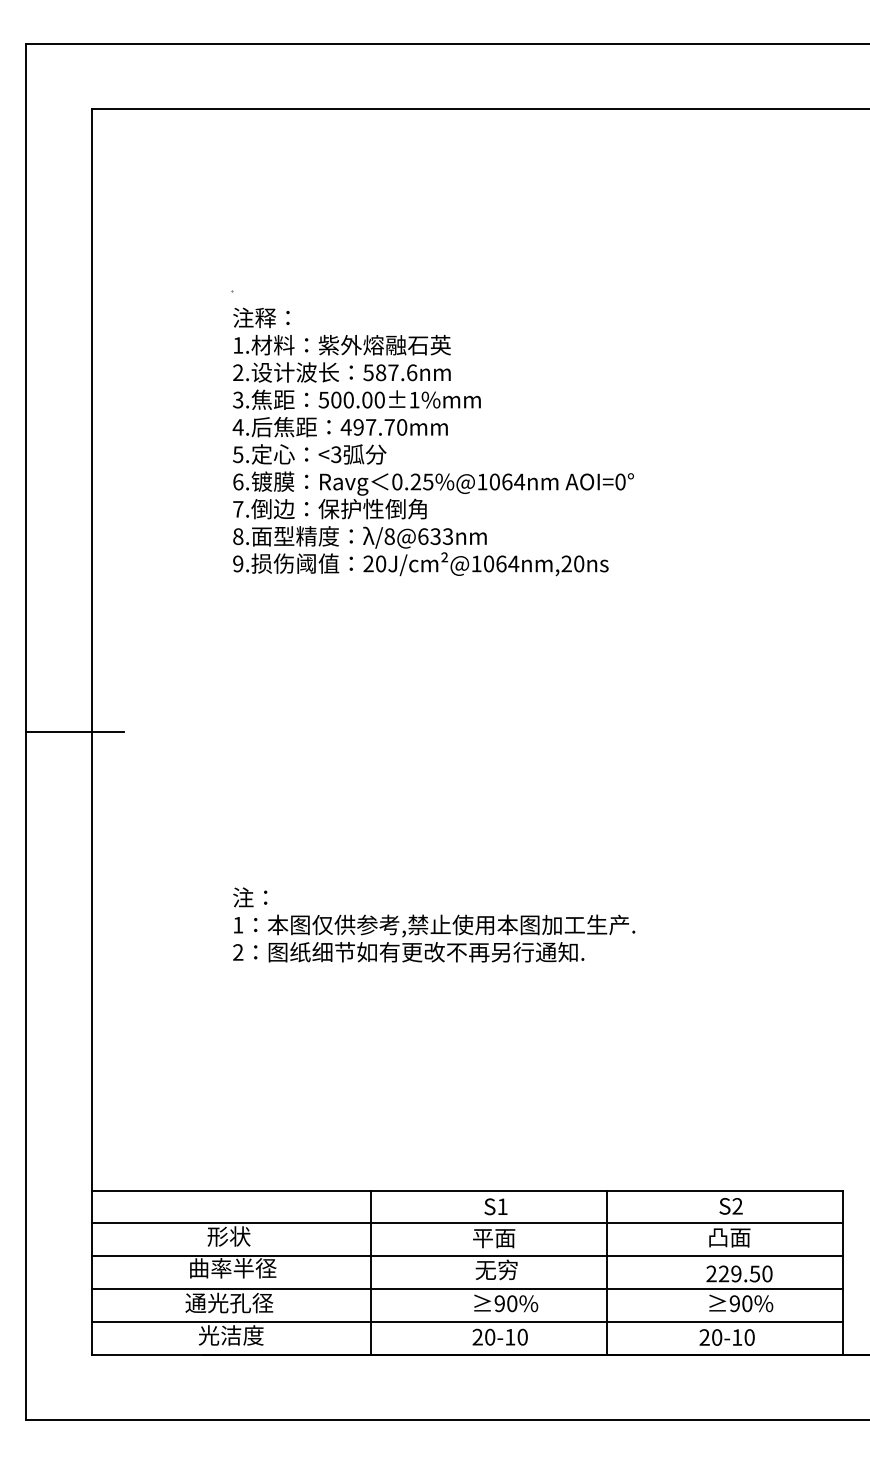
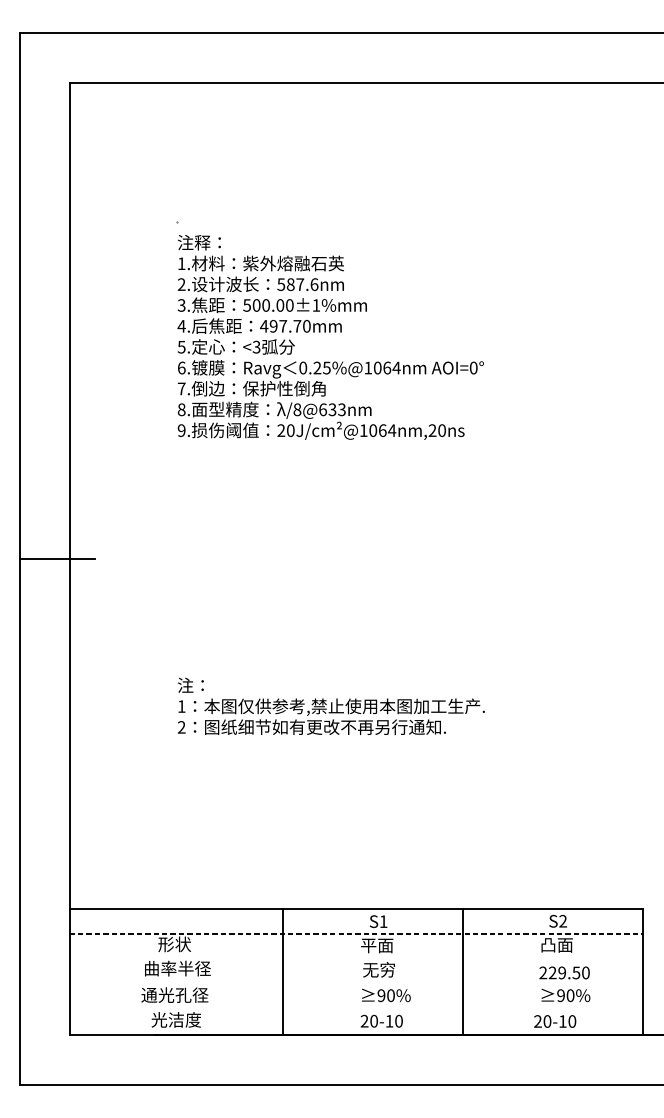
line: (467, 1223) -> (356, 934), solid -> dashed
line: (466, 1256) -> (356, 959), removed
line: (466, 1289) -> (356, 984), removed
line: (466, 1321) -> (356, 1009), removed

